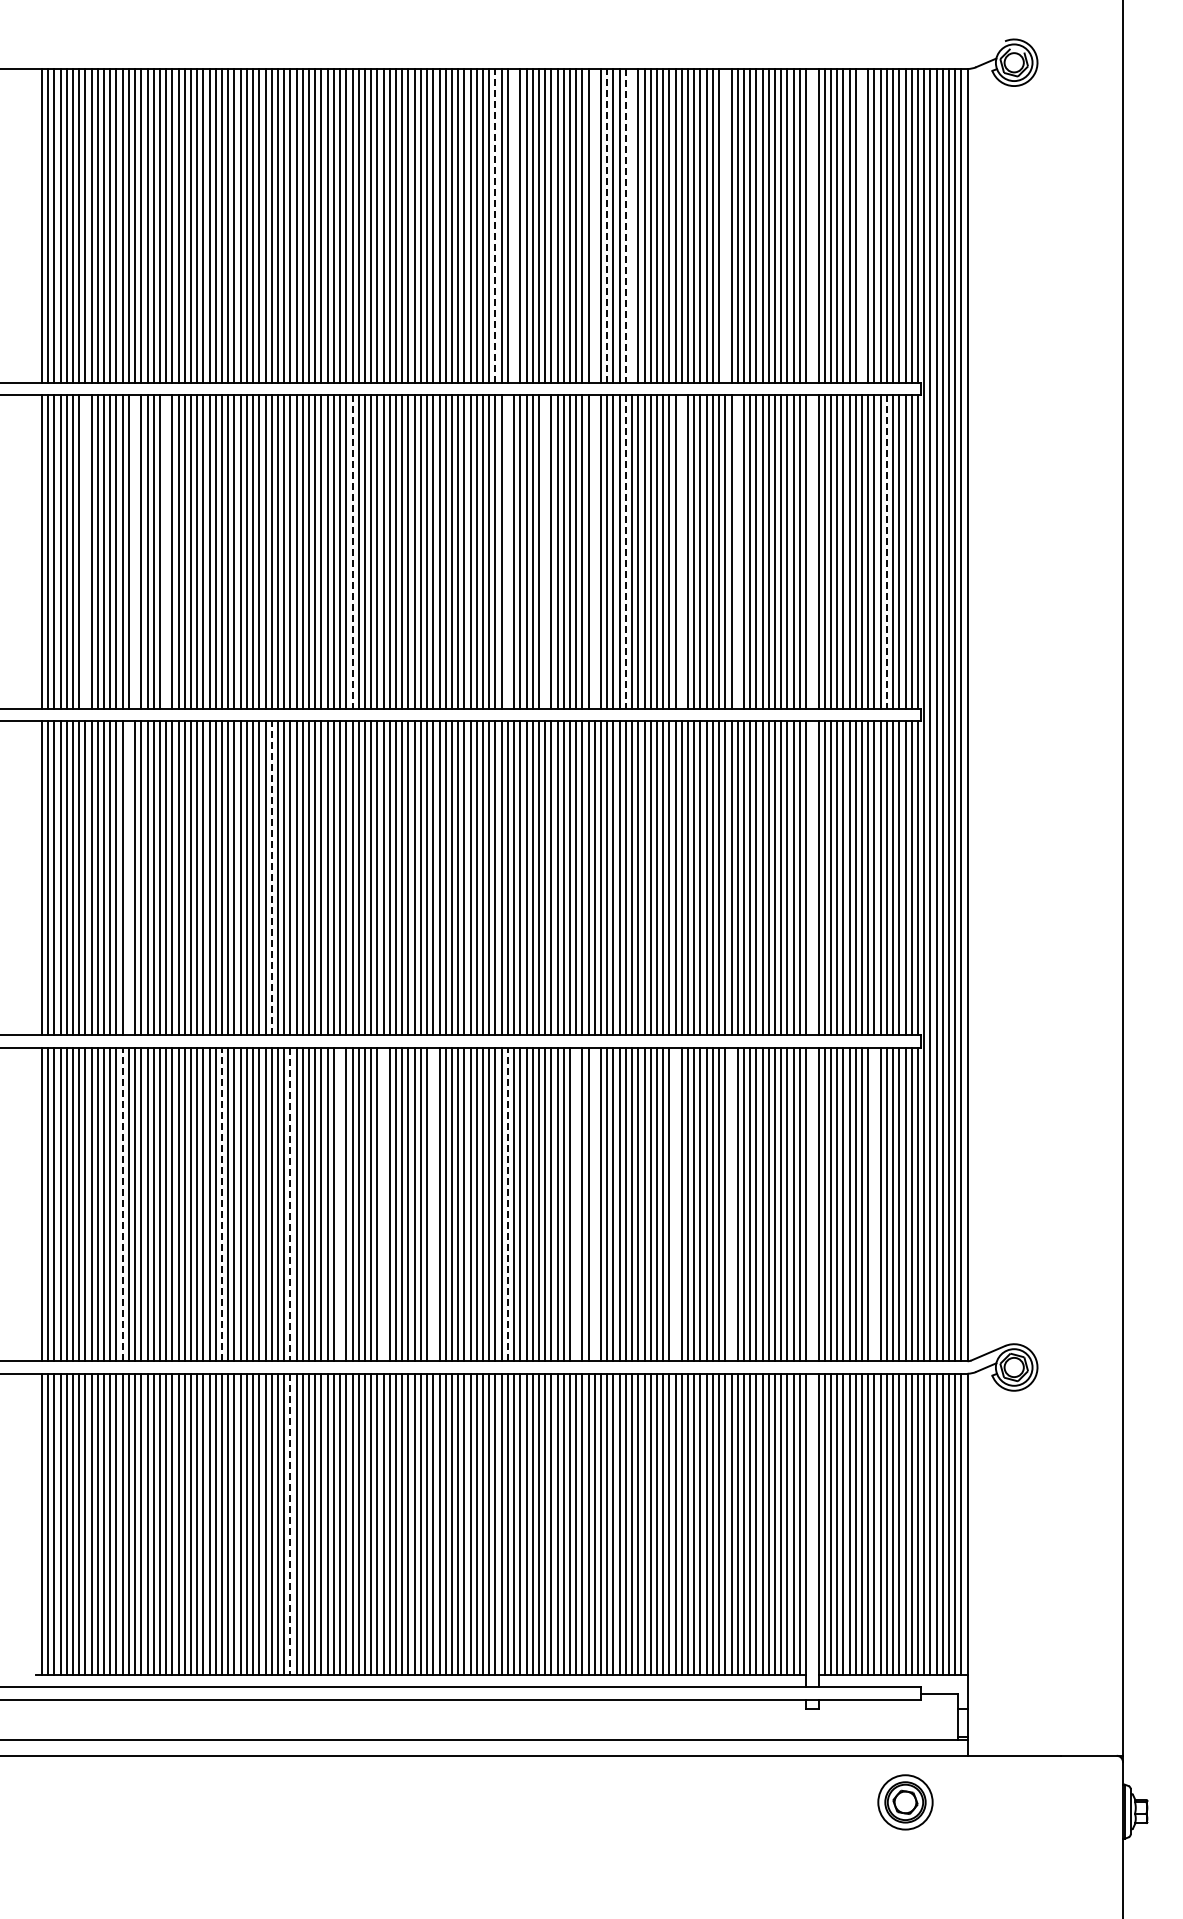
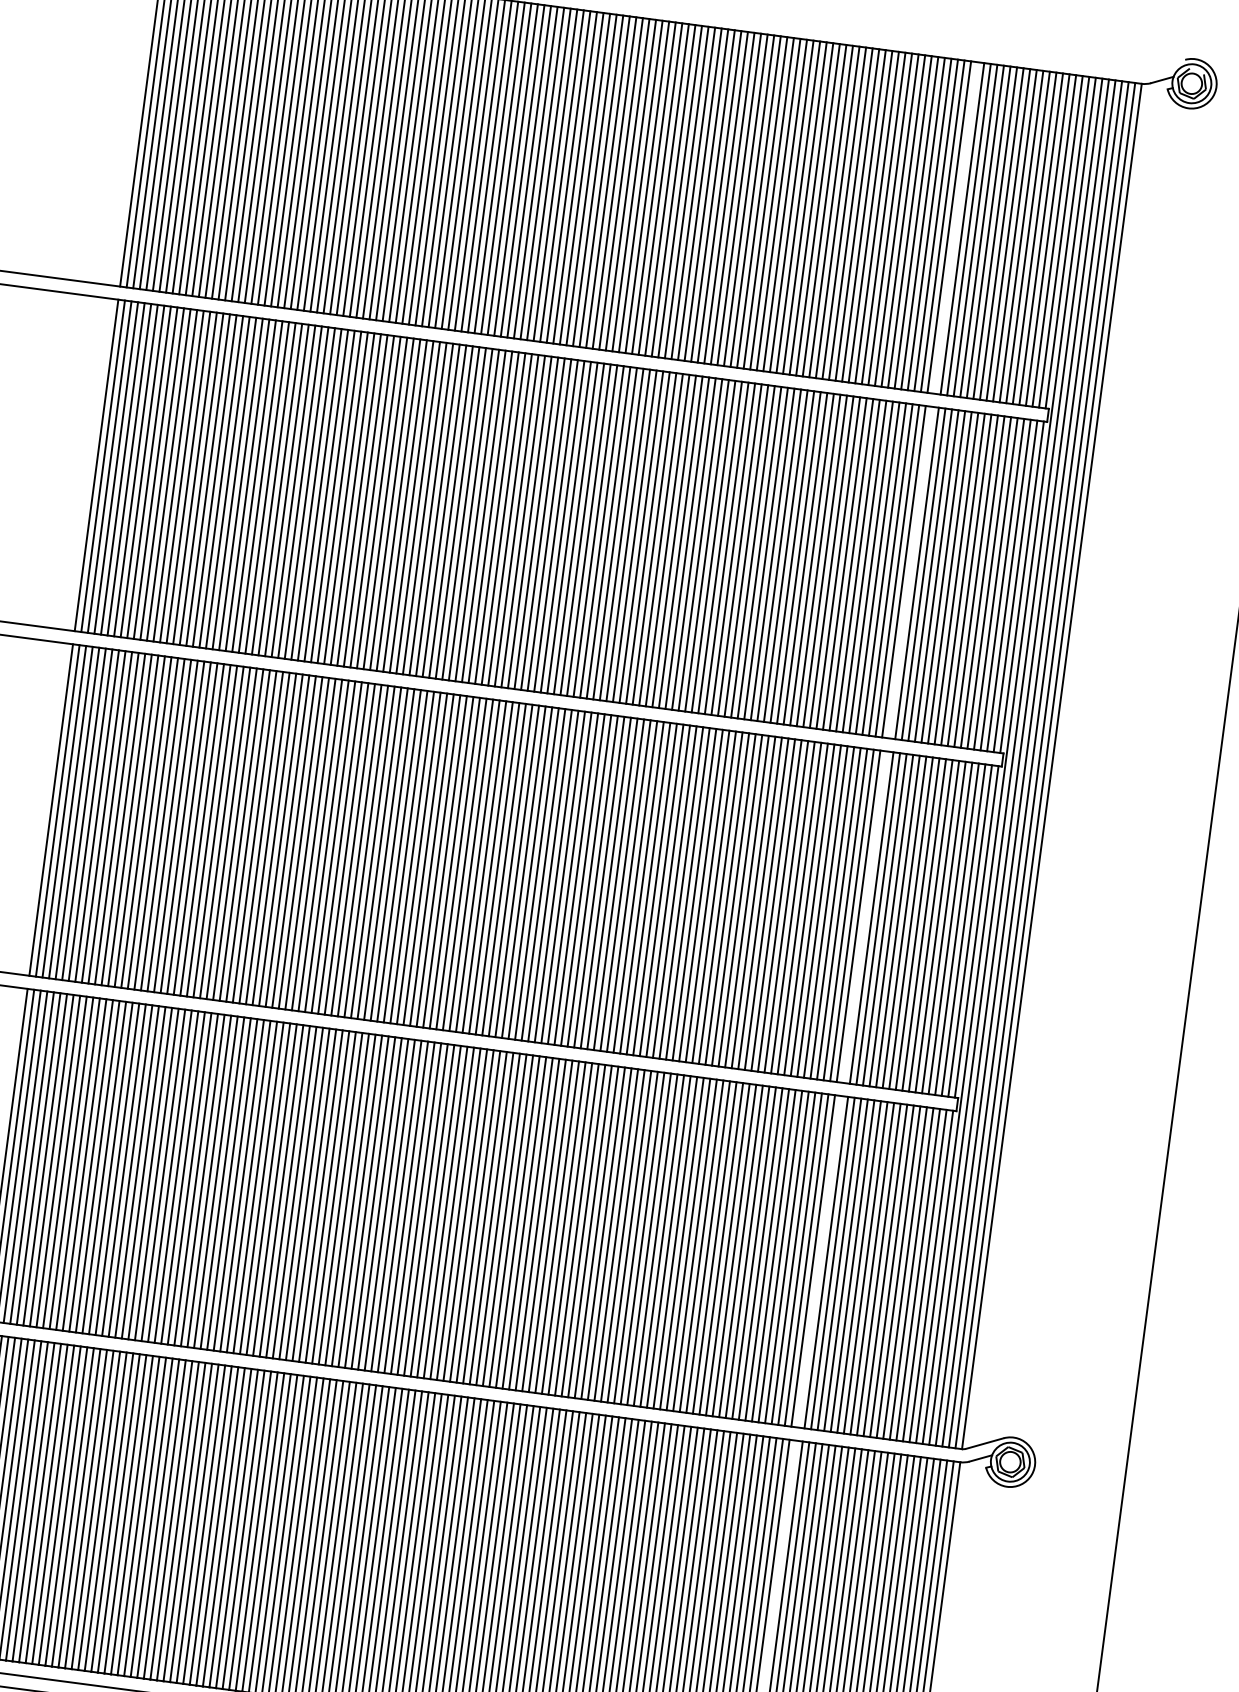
line: (495, 225) -> (621, 183), dashed -> solid
line: (514, 225) -> (641, 186), added
line: (594, 225) -> (725, 197), added
line: (607, 225) -> (739, 199), dashed -> solid
line: (625, 225) -> (758, 201), dashed -> solid
line: (632, 225) -> (765, 202), added
line: (725, 225) -> (864, 215), added
line: (862, 225) -> (1008, 234), added
line: (85, 551) -> (142, 470), added
line: (135, 551) -> (195, 477), added
line: (166, 551) -> (228, 482), added
line: (507, 551) -> (588, 529), added
line: (545, 551) -> (628, 534), added
line: (594, 551) -> (680, 541), added
line: (681, 551) -> (772, 553), added
line: (737, 551) -> (831, 561), added
line: (352, 552) -> (424, 509), dashed -> solid
line: (625, 552) -> (713, 547), dashed -> solid
line: (886, 552) -> (988, 583), dashed -> solid
line: (128, 878) -> (142, 822), added
line: (271, 878) -> (293, 842), dashed -> solid
line: (122, 1204) -> (90, 1165), dashed -> solid
line: (222, 1204) -> (196, 1179), dashed -> solid
line: (290, 1204) -> (268, 1189), dashed -> solid
line: (340, 1204) -> (321, 1196), added
line: (383, 1204) -> (366, 1202), added
line: (433, 1204) -> (419, 1209), added
line: (507, 1204) -> (497, 1219), dashed -> solid
line: (576, 1204) -> (570, 1229), added
line: (594, 1204) -> (589, 1231), added
line: (675, 1204) -> (675, 1242), added
line: (731, 1204) -> (734, 1250), added
line: (874, 1204) -> (885, 1270), added
line: (290, 1524) -> (223, 1527), dashed -> solid

